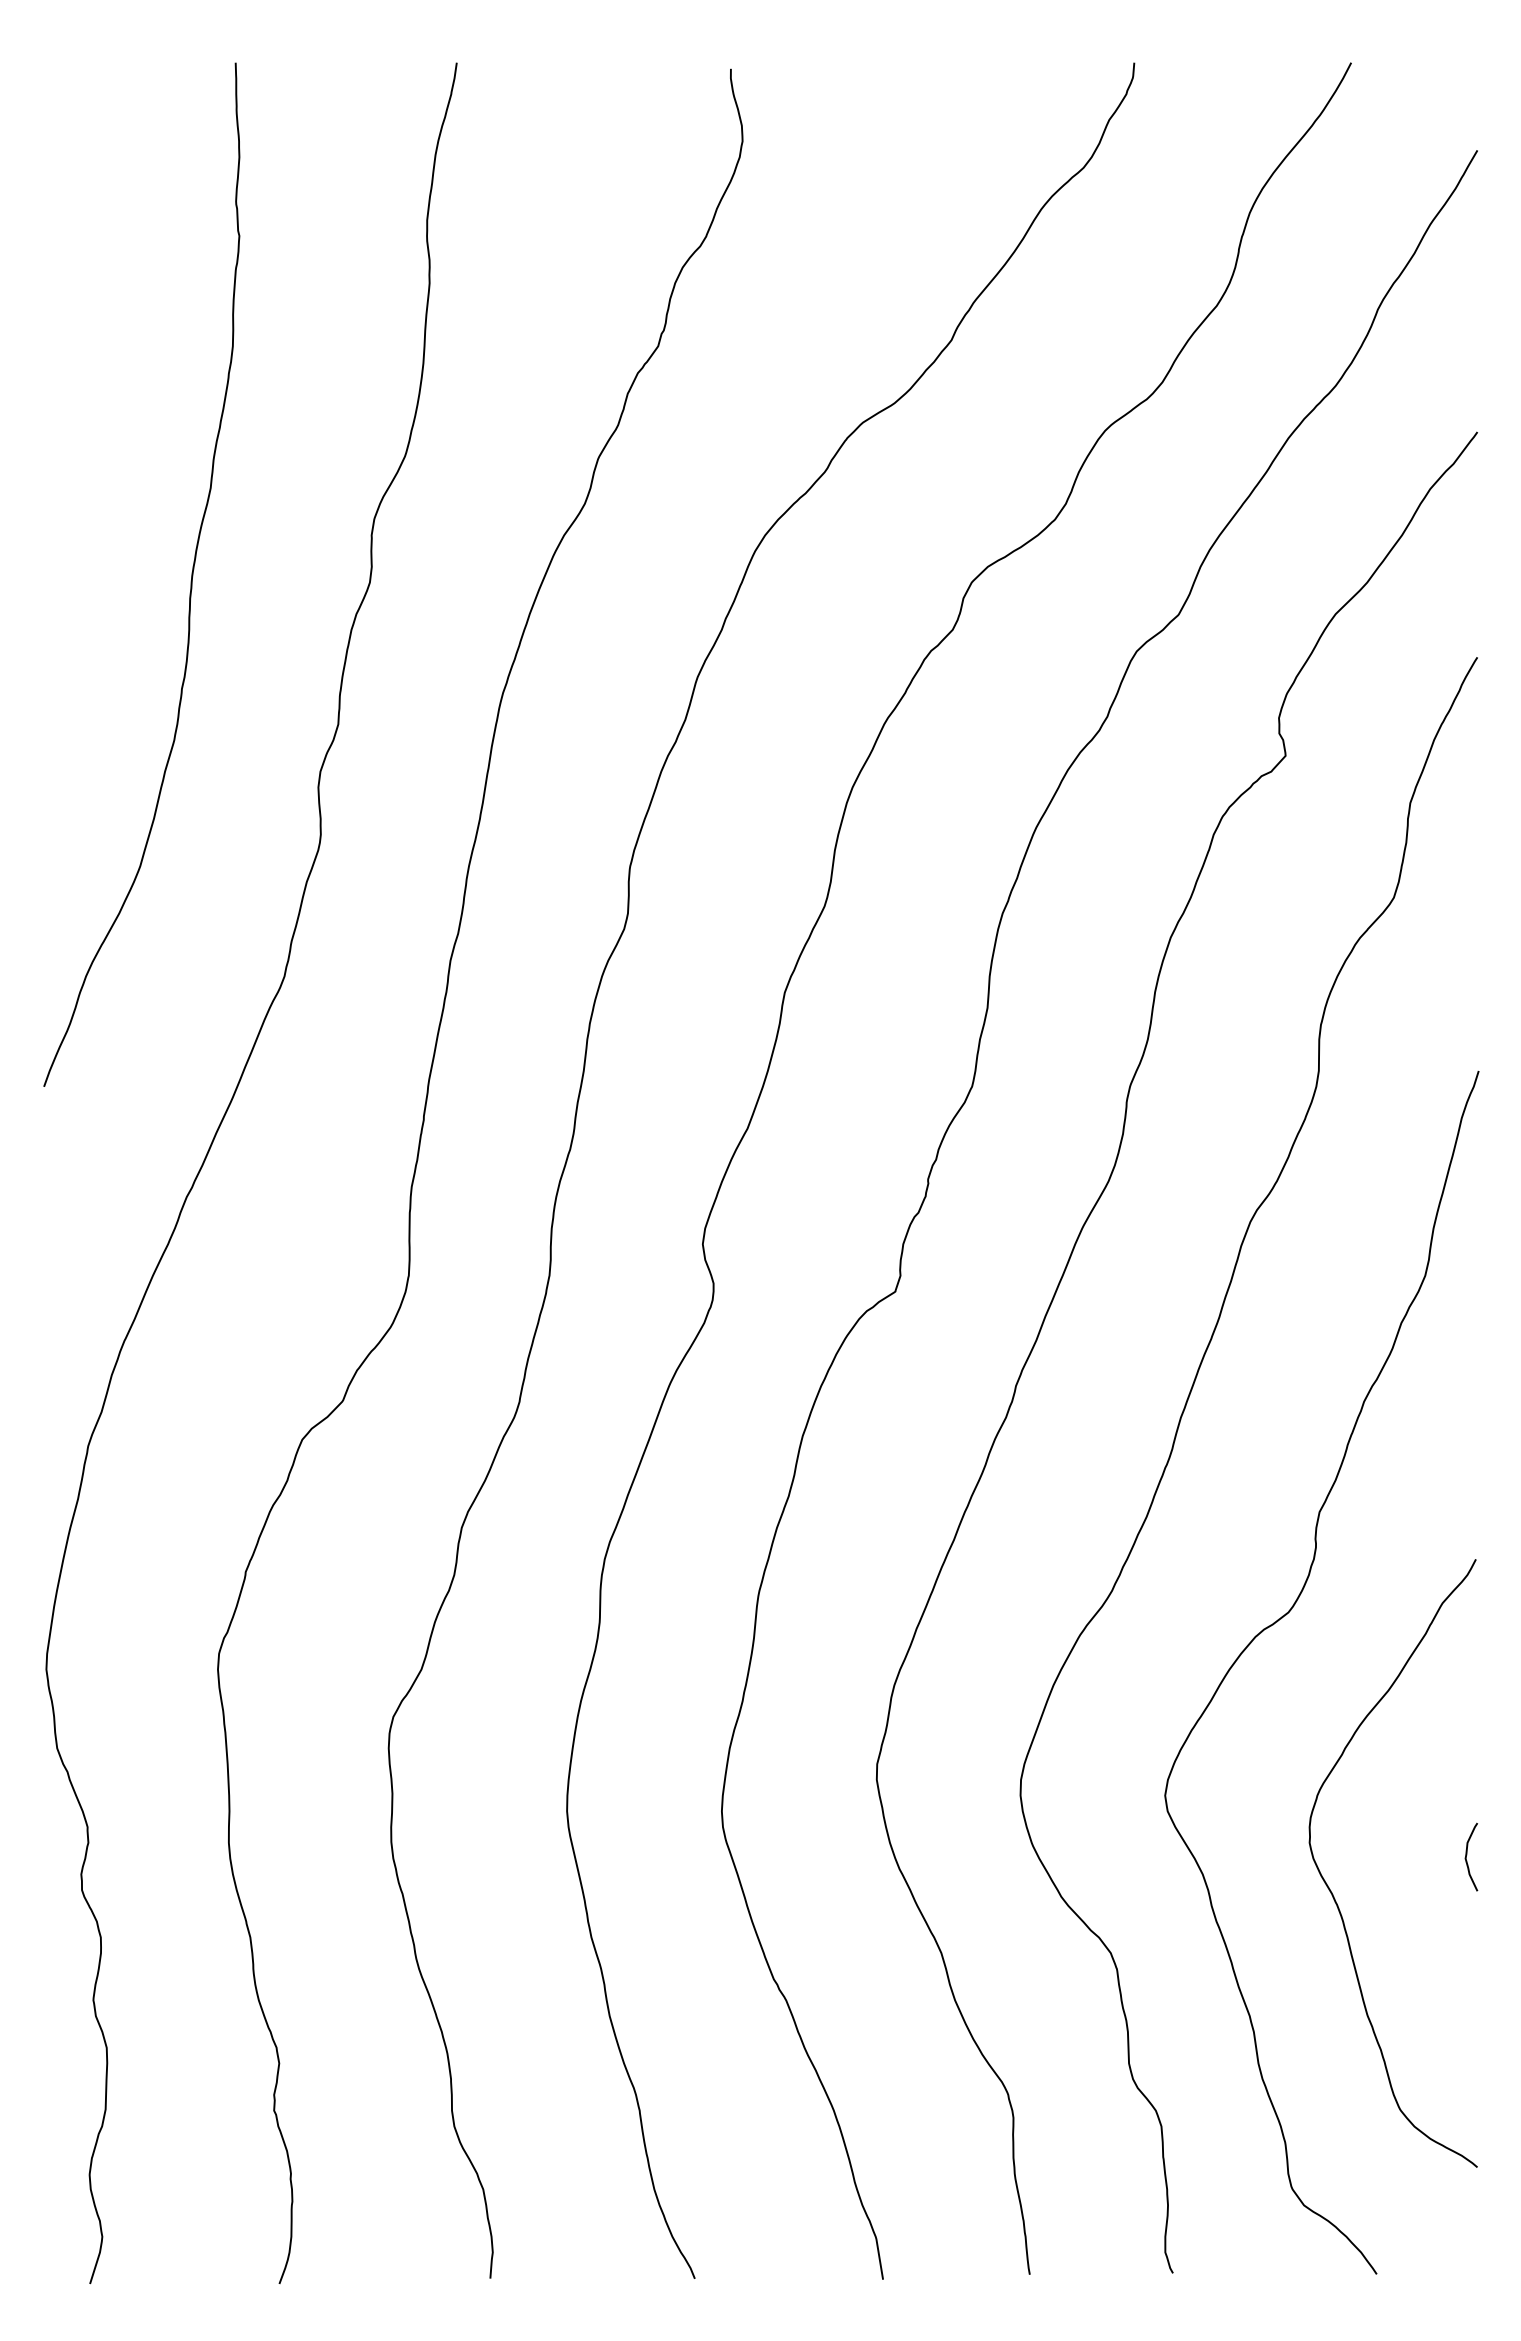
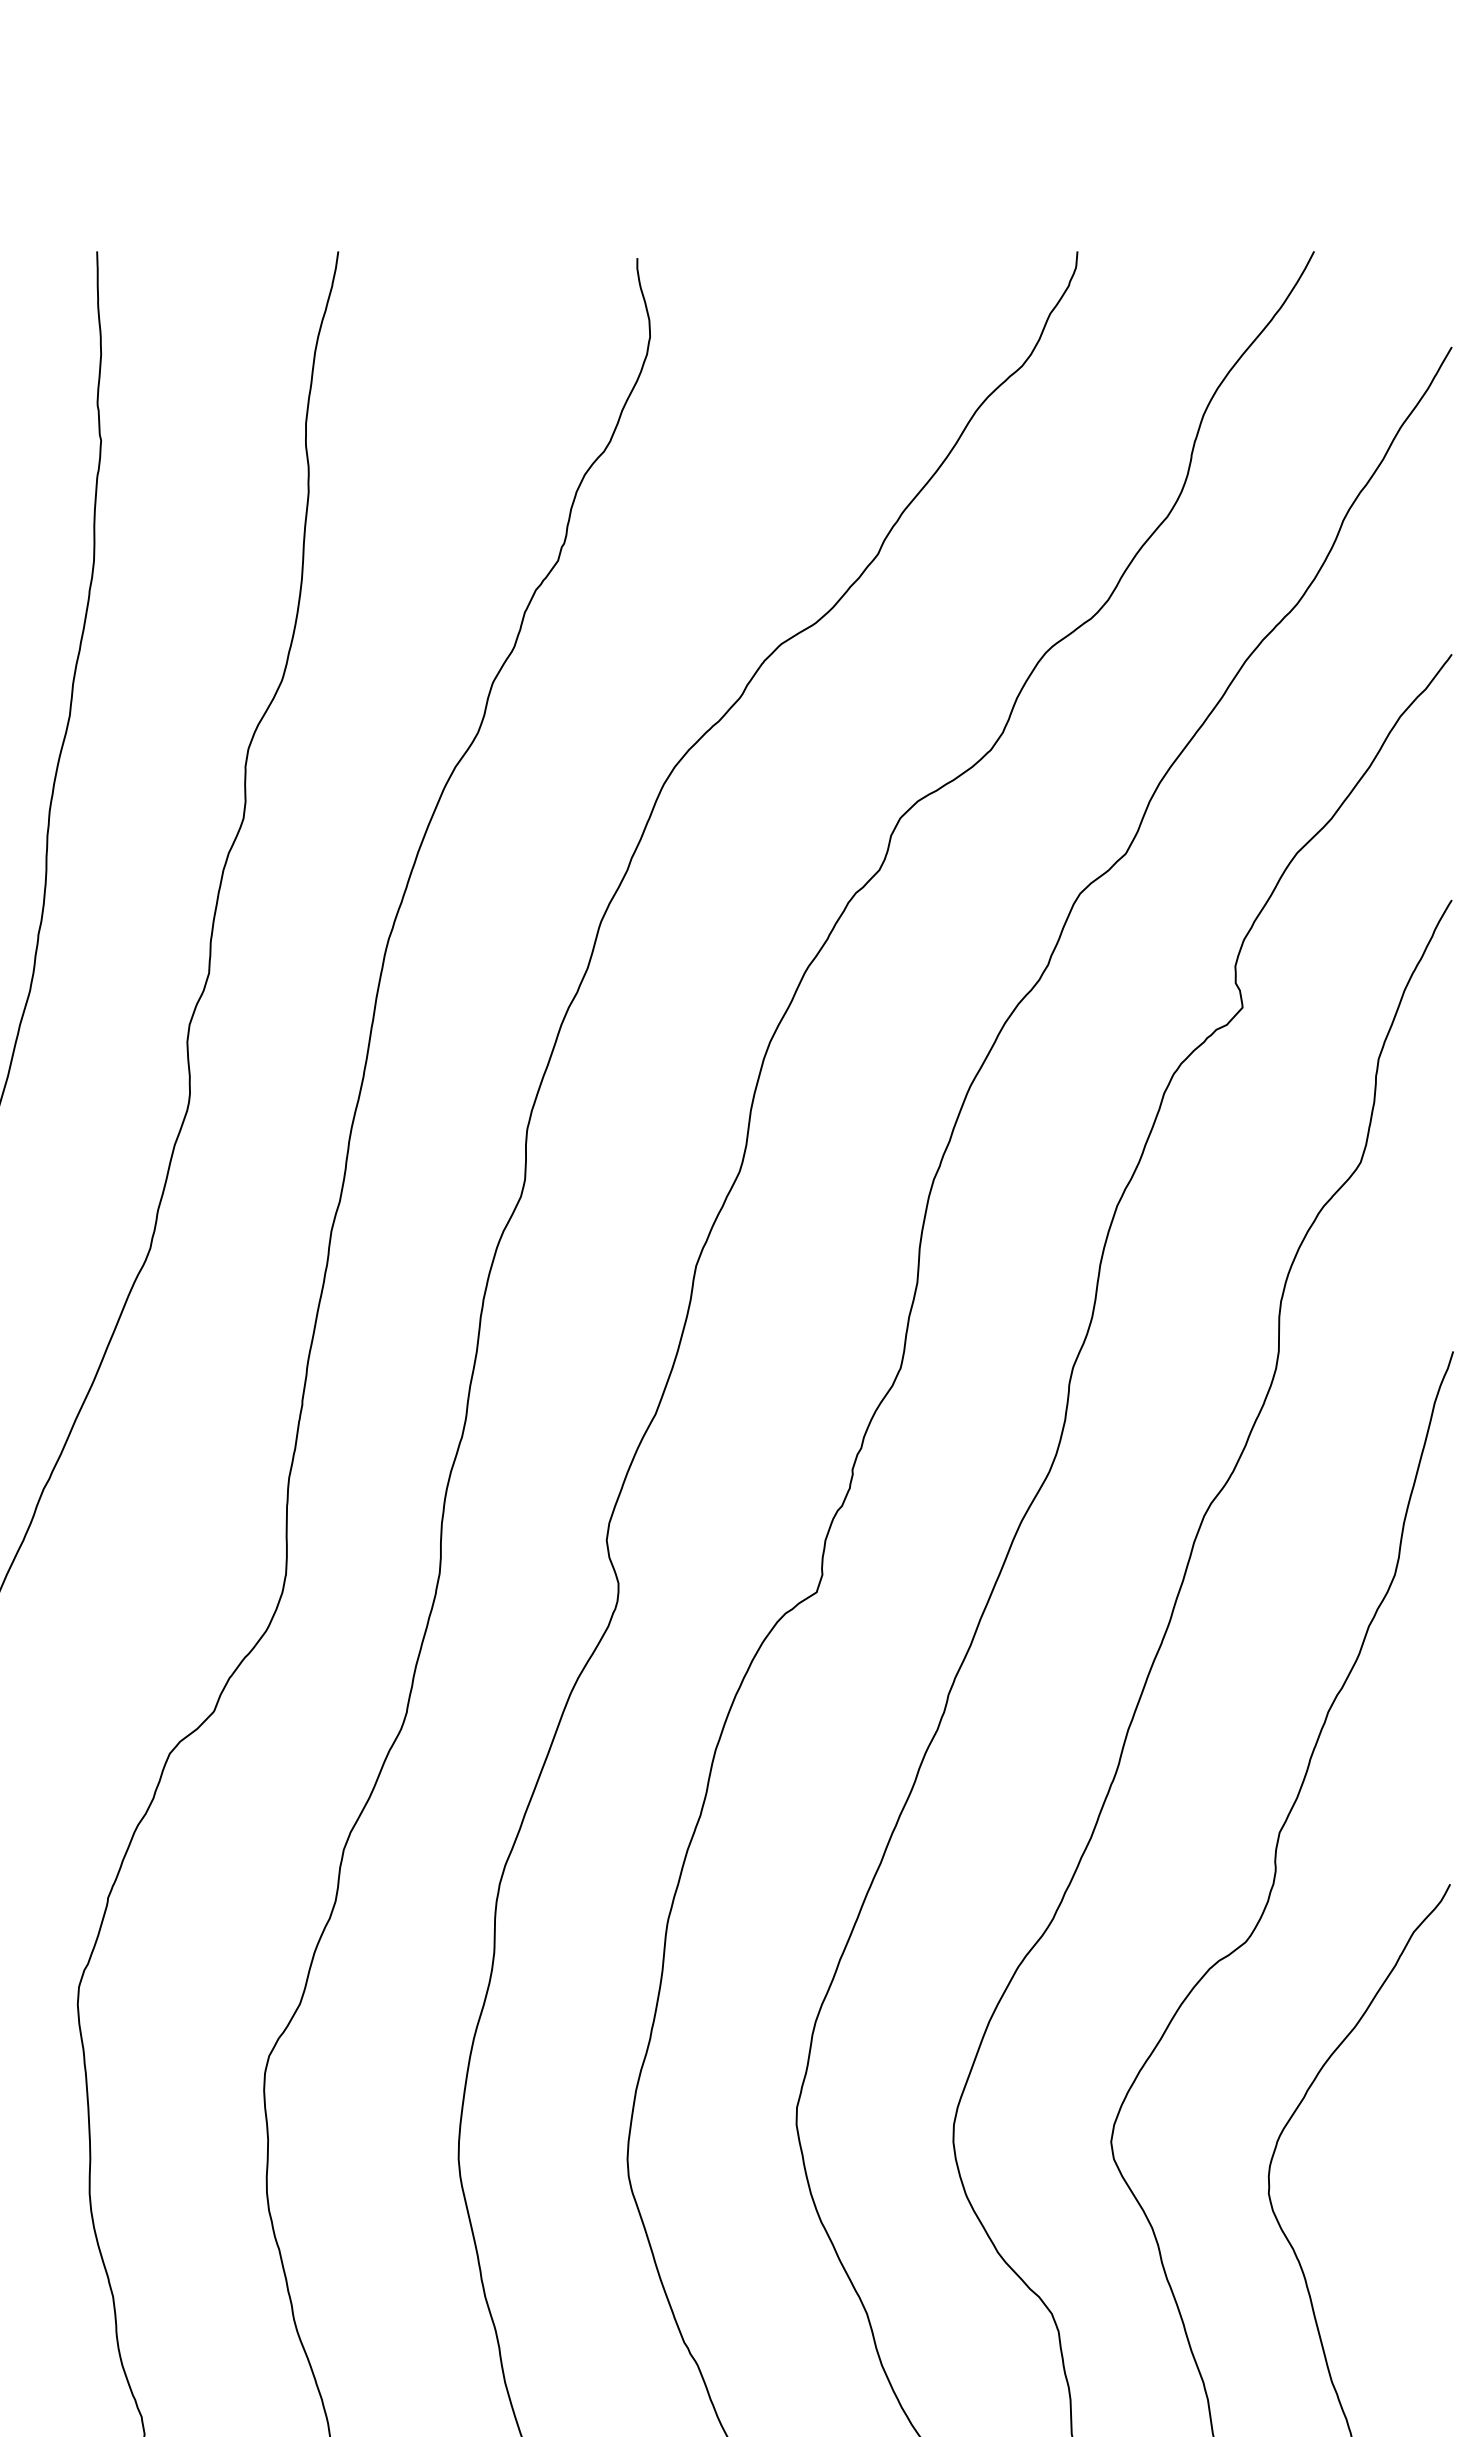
curve: (1467, 1855) -> (1441, 2207), removed

